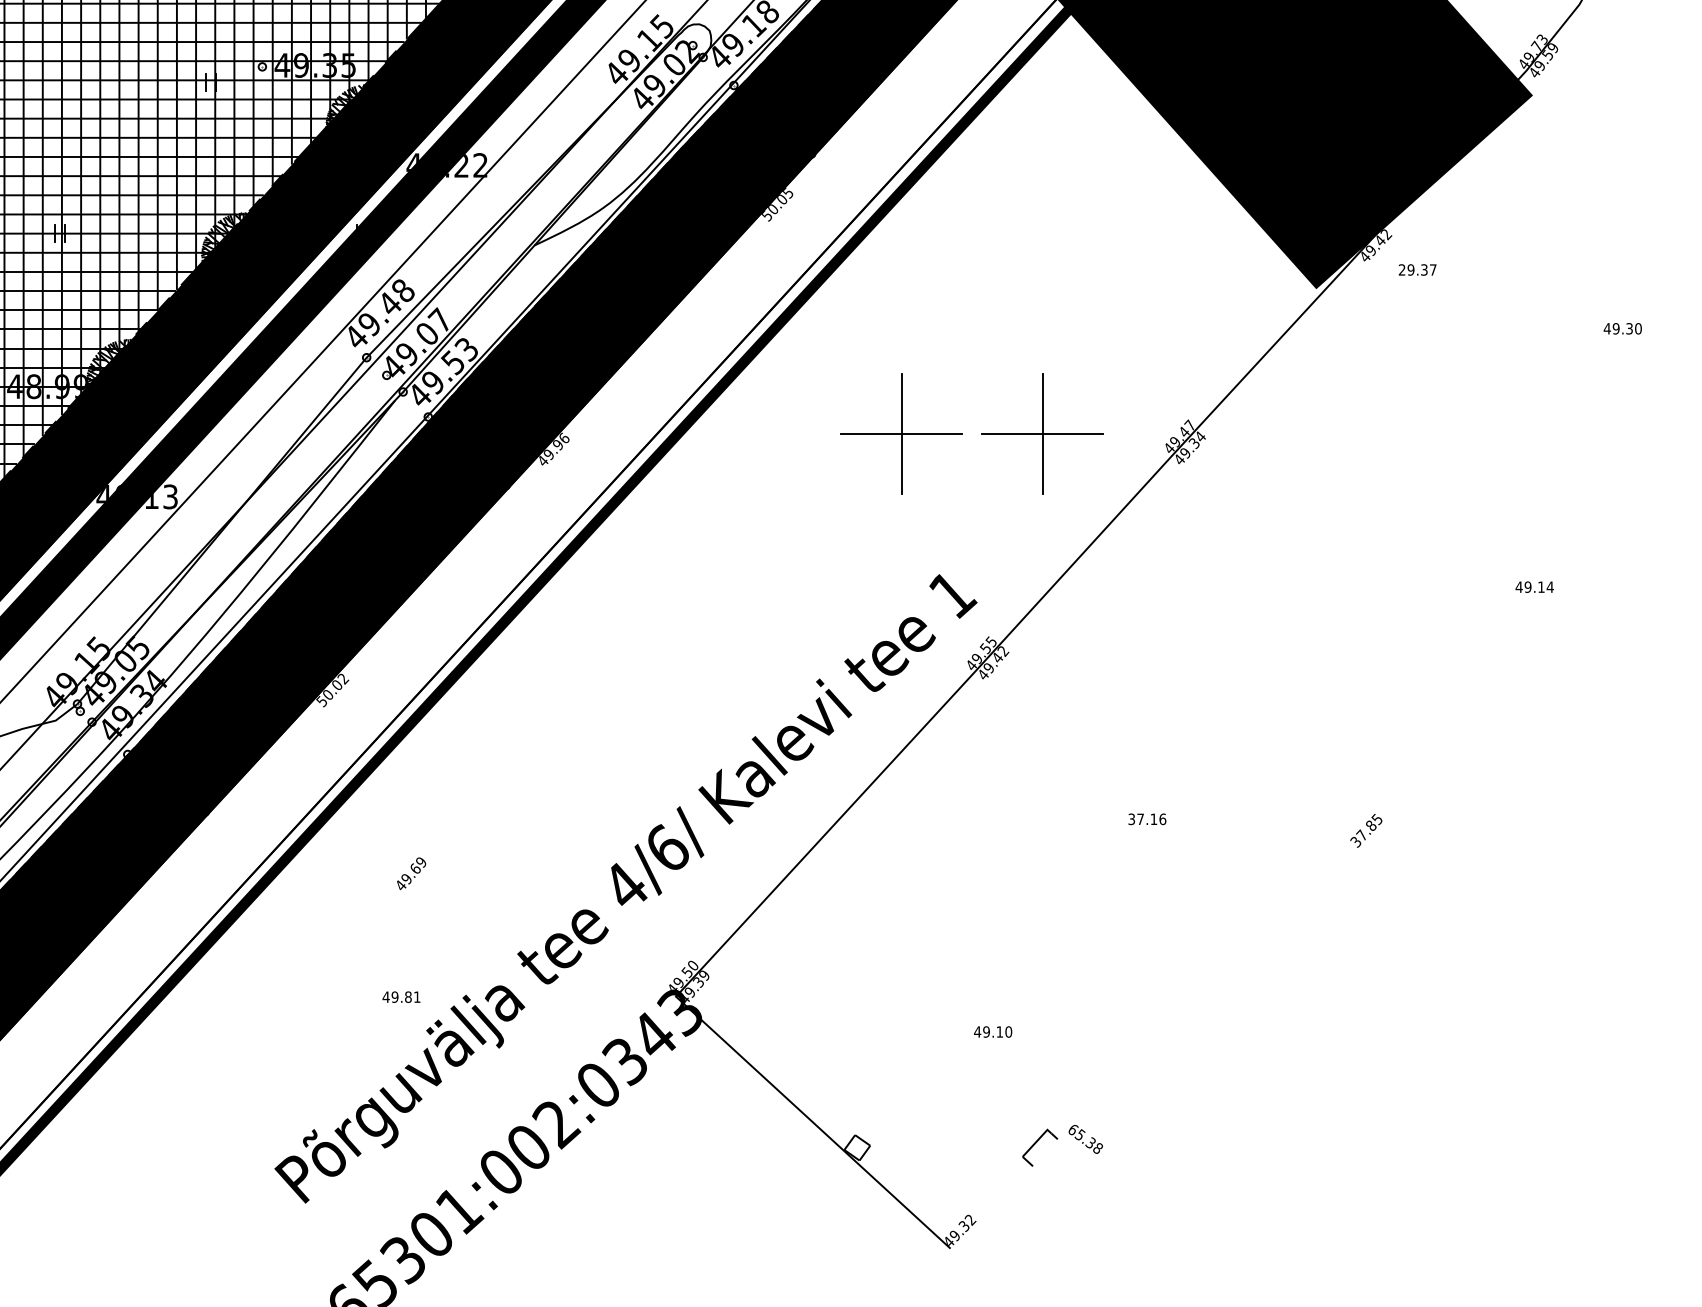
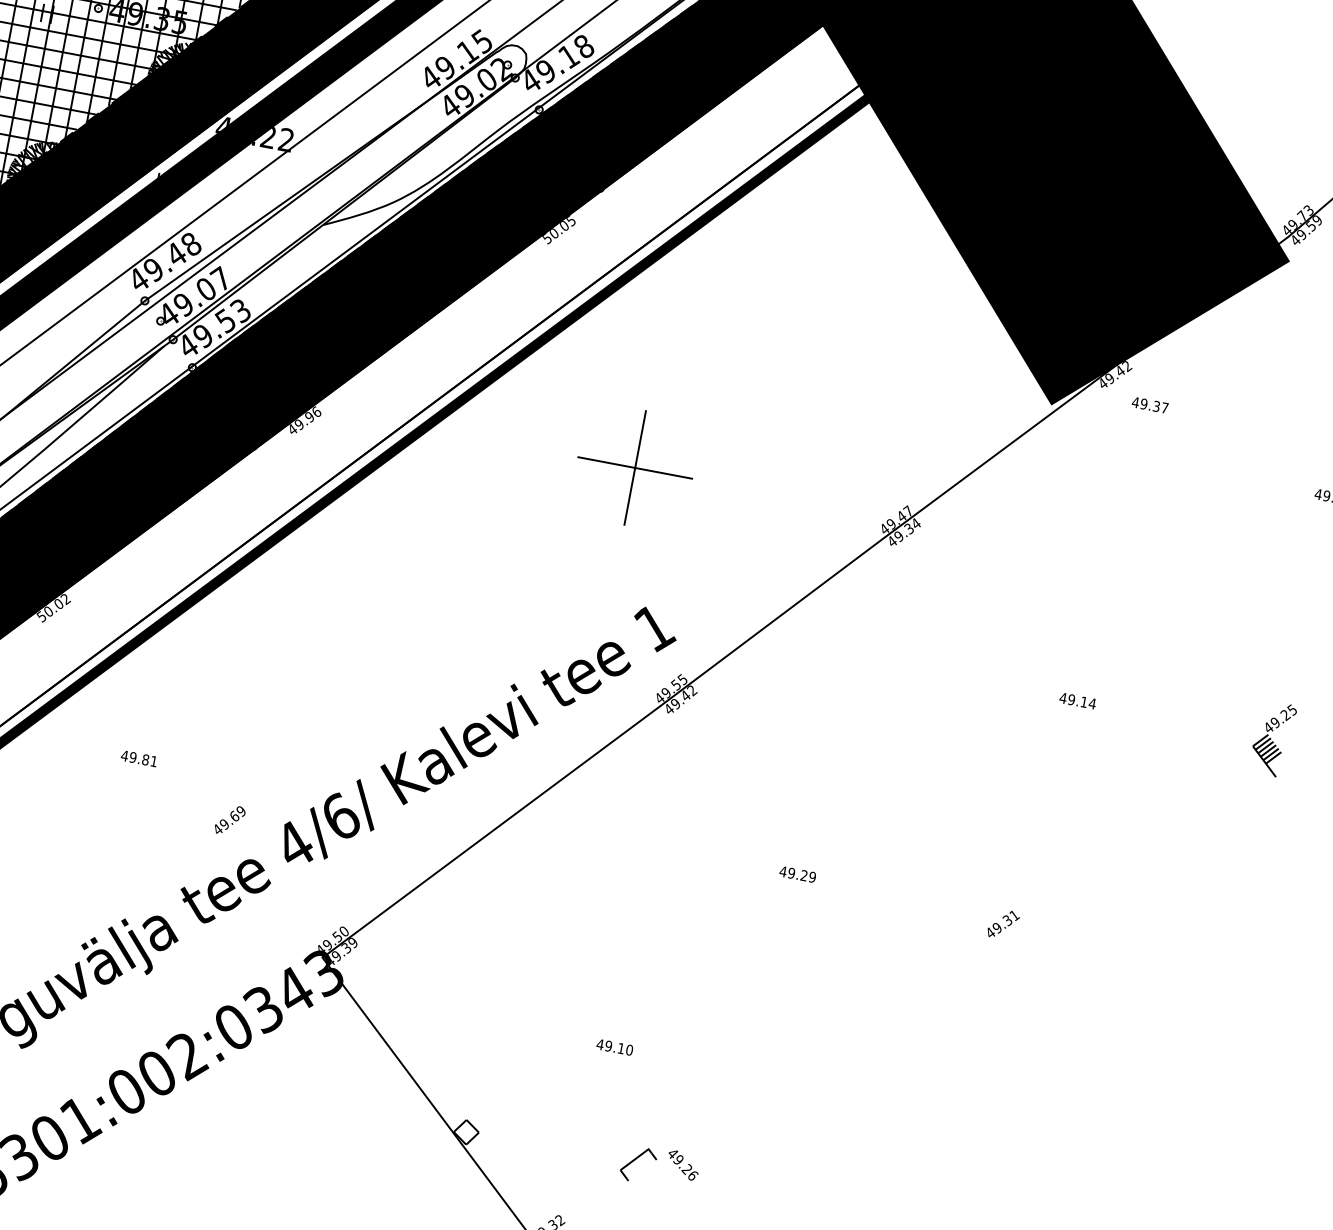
text: (1401, 269) -> (1135, 401), 29.37 -> 49.37
part: (1042, 433) -> (767, 492), removed
text: (1534, 586) -> (1077, 700), moved
part: (1607, 588) -> (1272, 739), added
text: (1147, 819) -> (798, 874), 37.16 -> 49.29
text: (1366, 830) -> (1002, 924), 37.85 -> 49.31
text: (411, 873) -> (230, 820), moved
text: (401, 996) -> (139, 758), moved
text: (1085, 1138) -> (682, 1164), 65.38 -> 49.26

